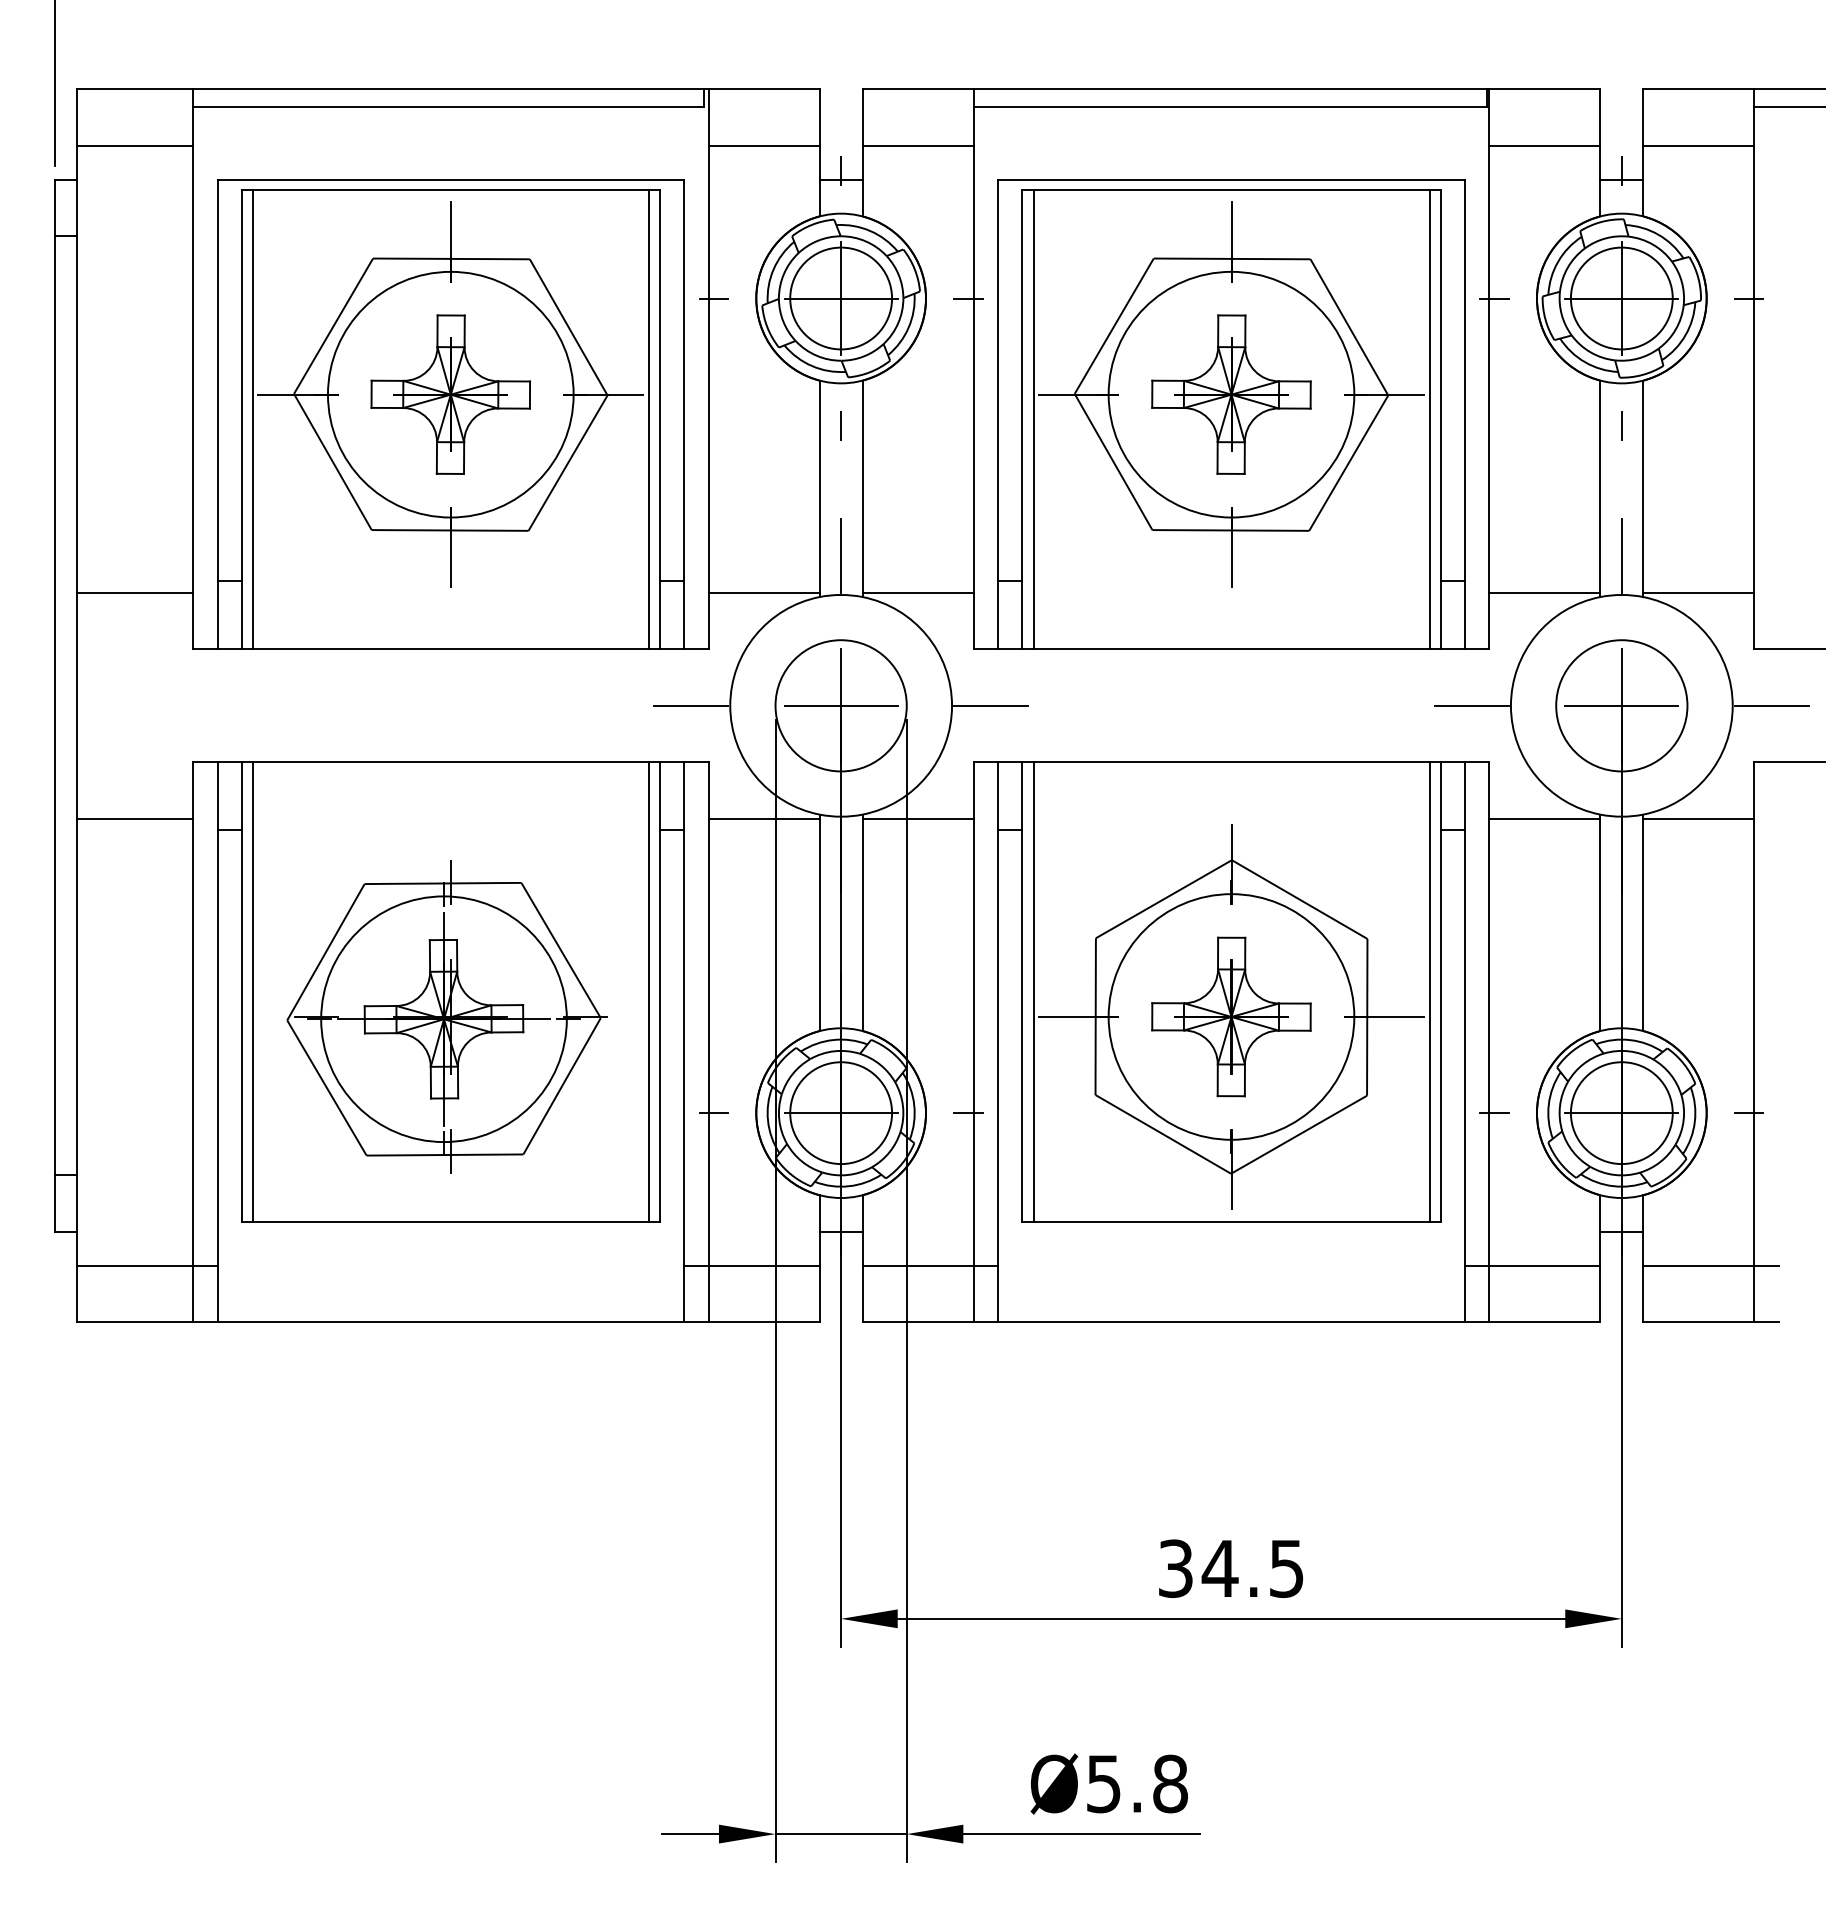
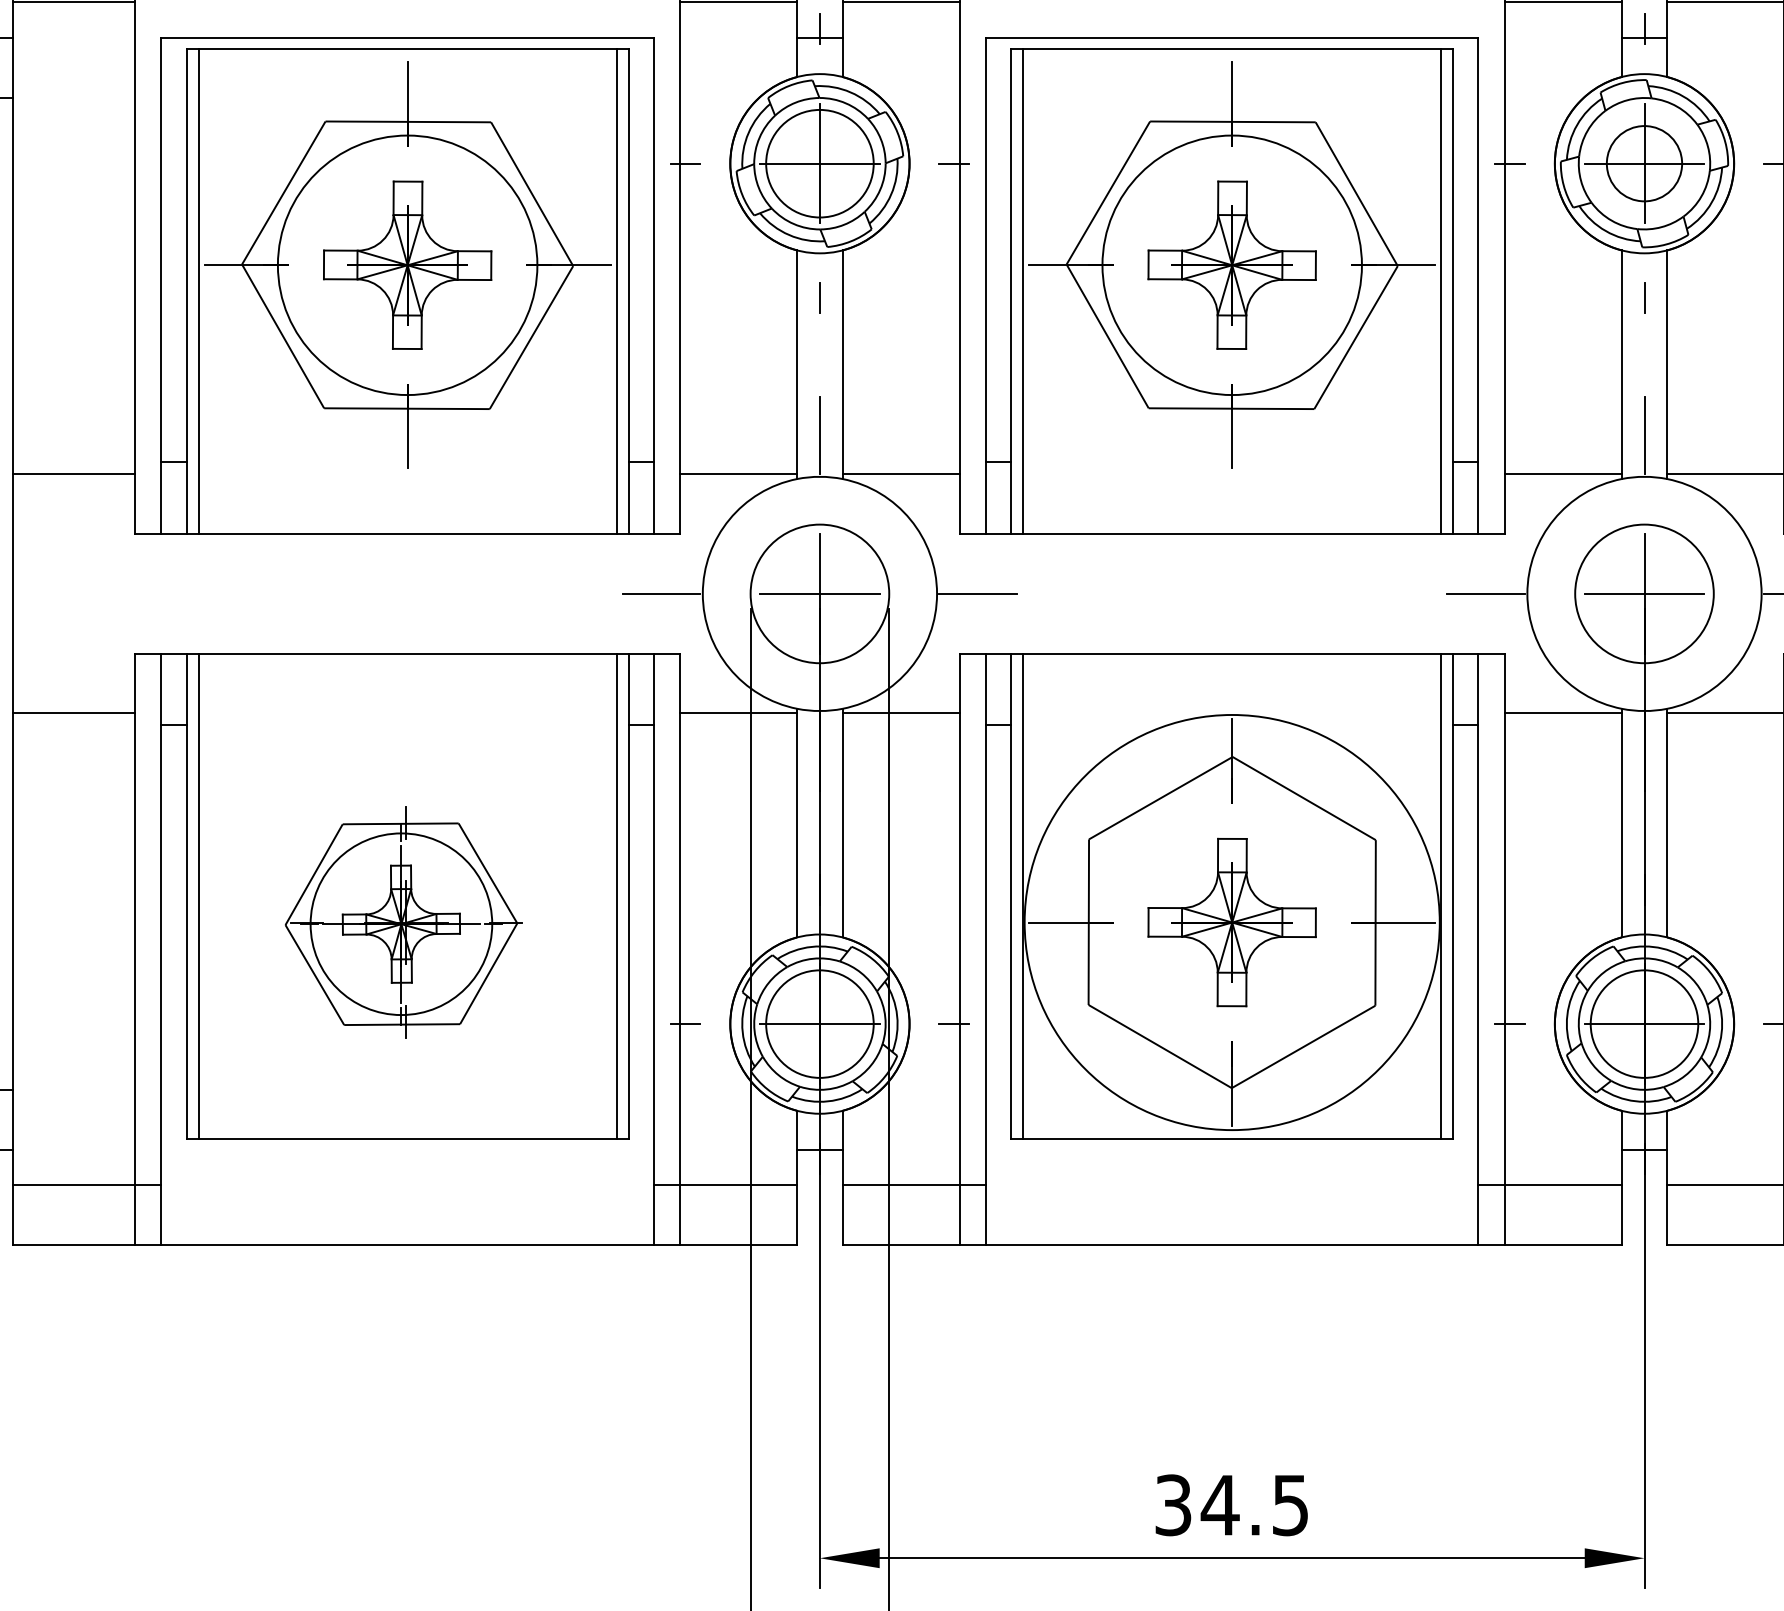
circle: (1621, 298) -> (1644, 163), size x0.7
part: (446, 1016) -> (403, 922), size x0.7
circle: (1231, 1016) -> (1232, 922), size x1.6

